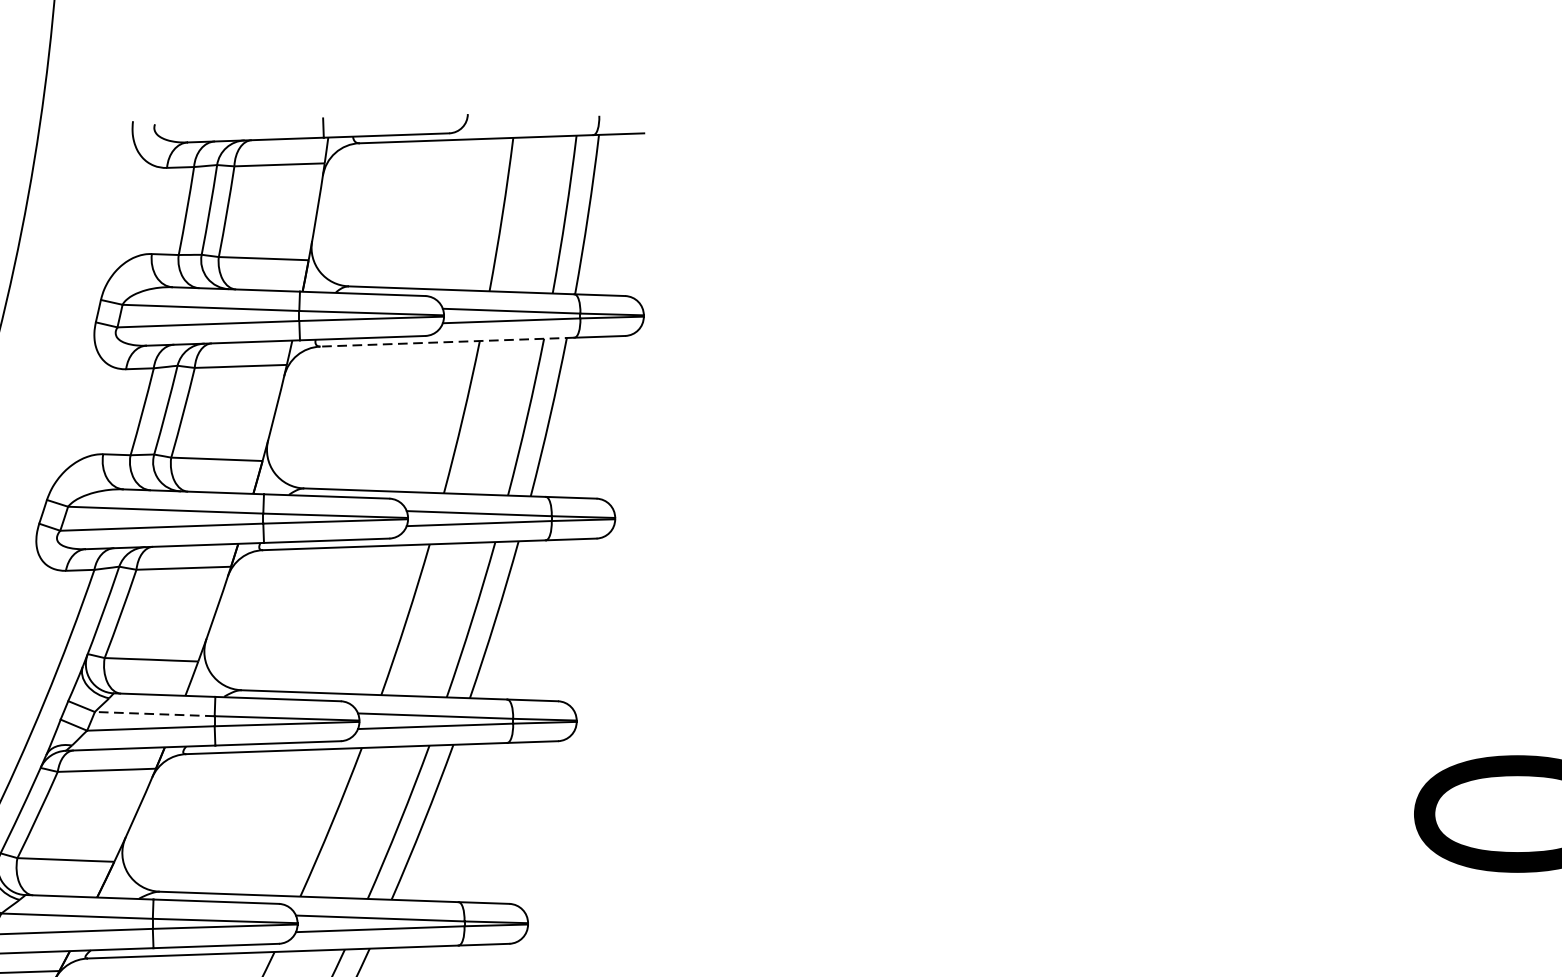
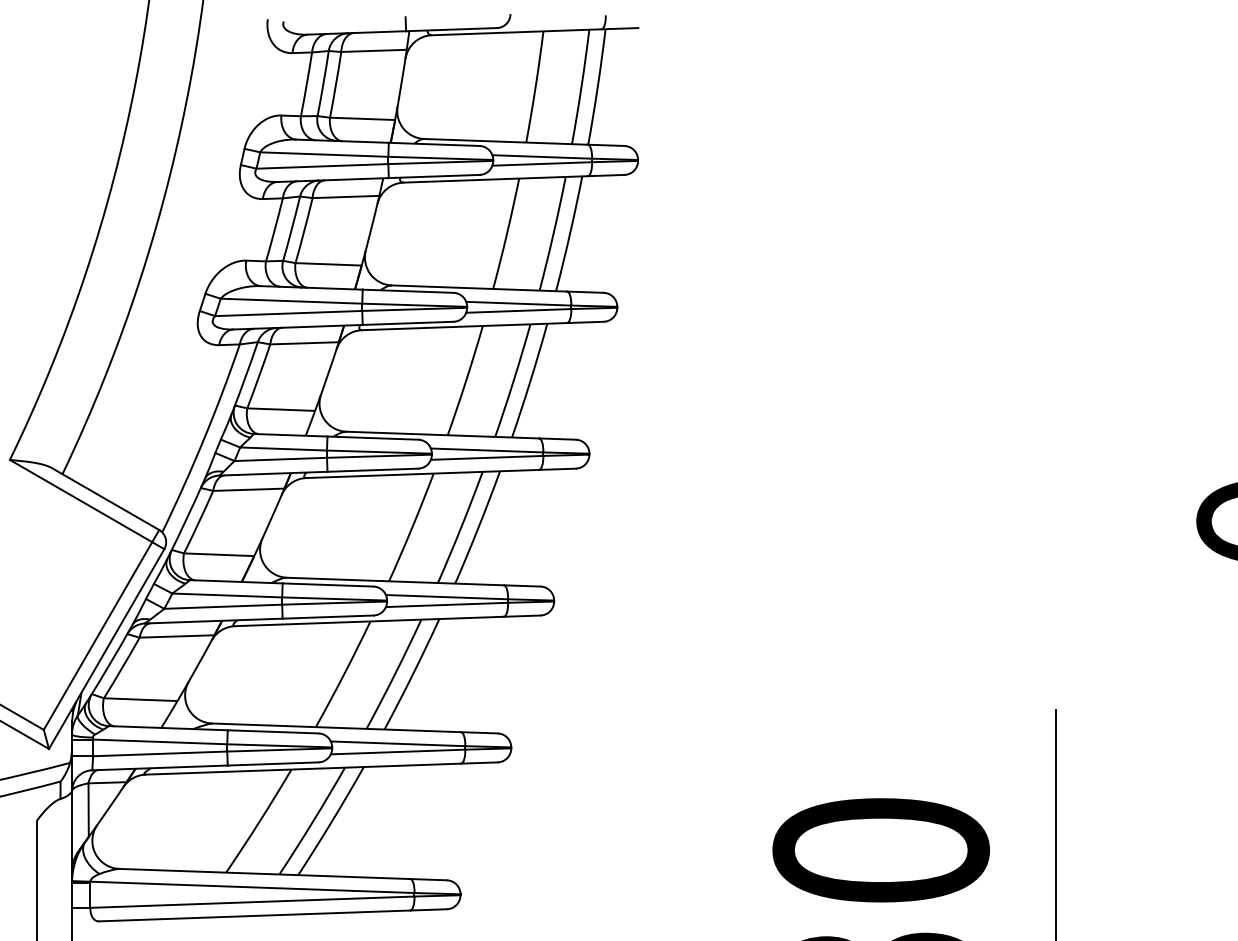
line: (447, 342) -> (495, 179), dashed -> solid
line: (154, 713) -> (283, 448), dashed -> solid

